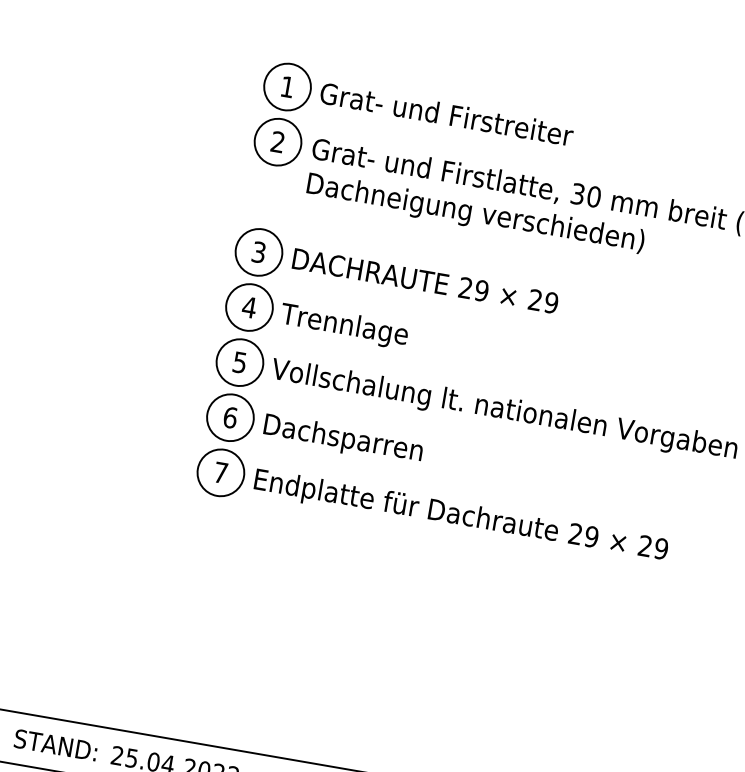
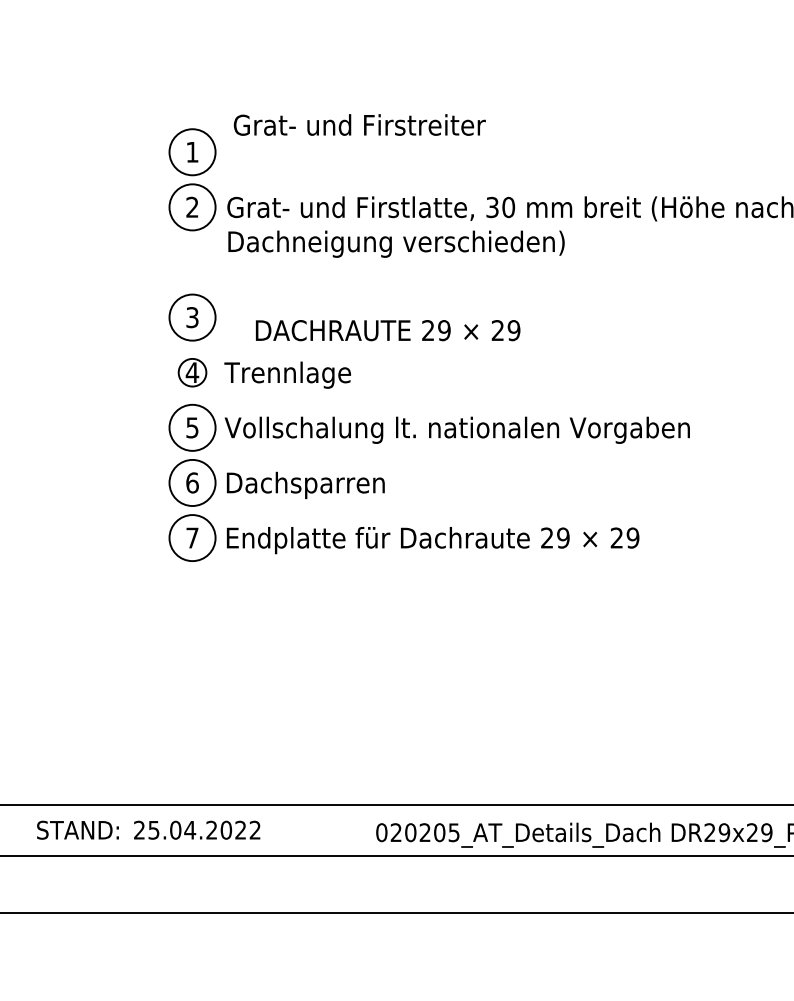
text: (446, 113) -> (359, 124), moved
text: (425, 281) -> (388, 330), moved
circle: (249, 307) -> (192, 372), size x0.6

